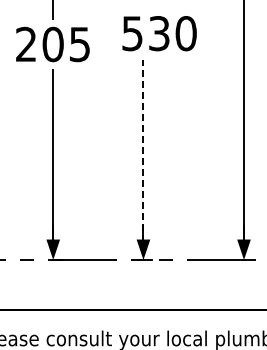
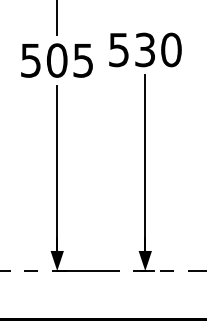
text: (159, 33) -> (145, 49), moved
text: (26, 44) -> (31, 60), 205 -> 505
line: (143, 156) -> (145, 169), dashed -> solid

